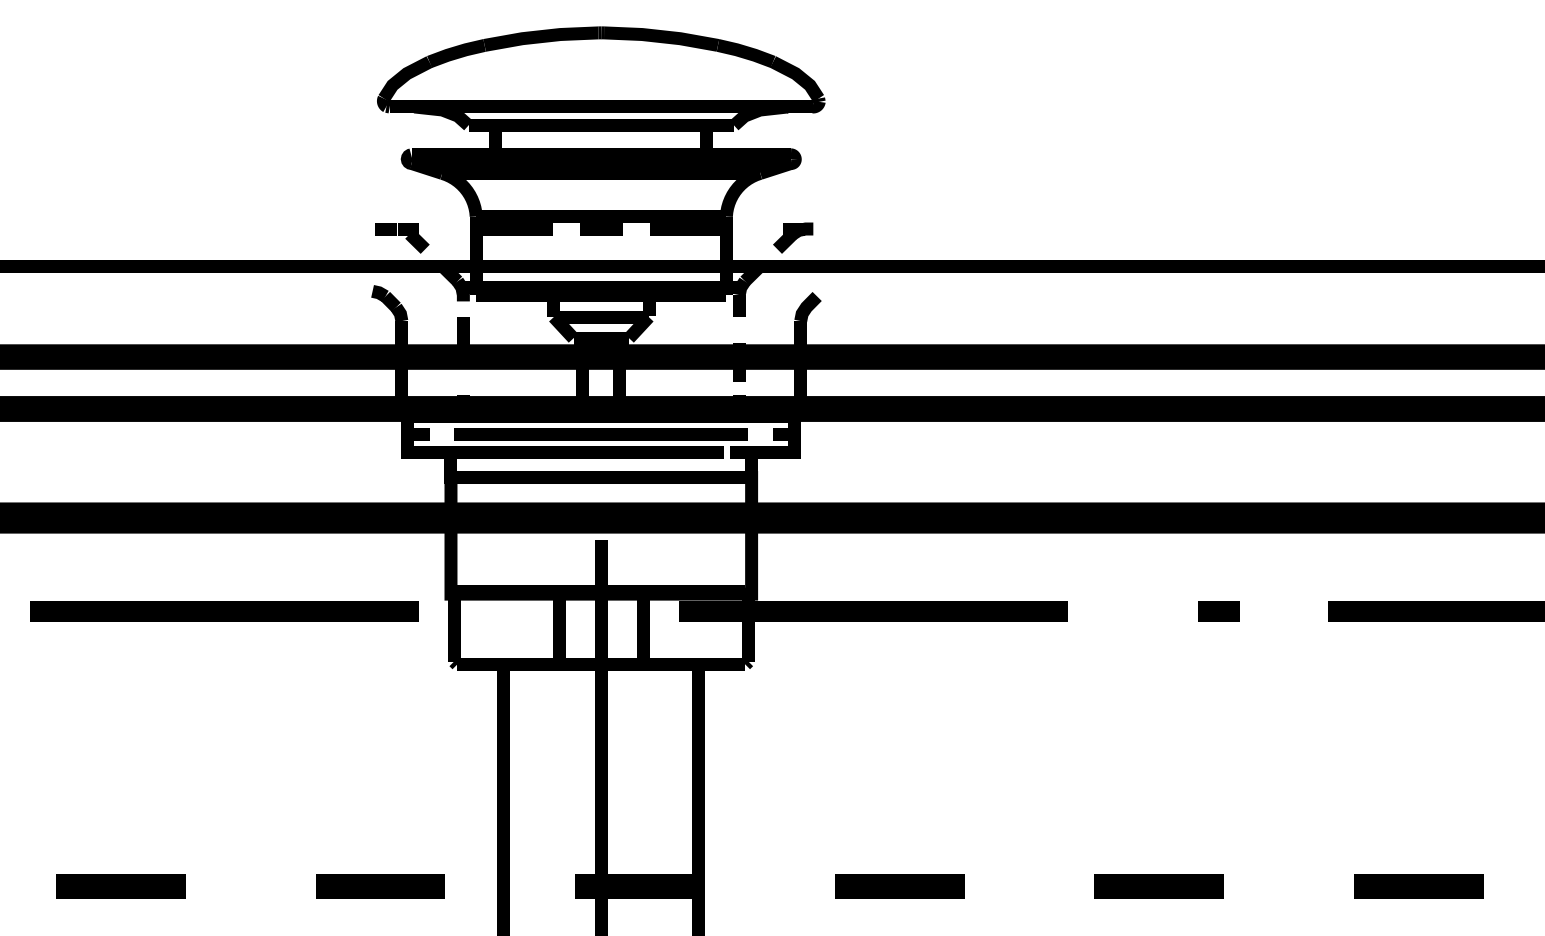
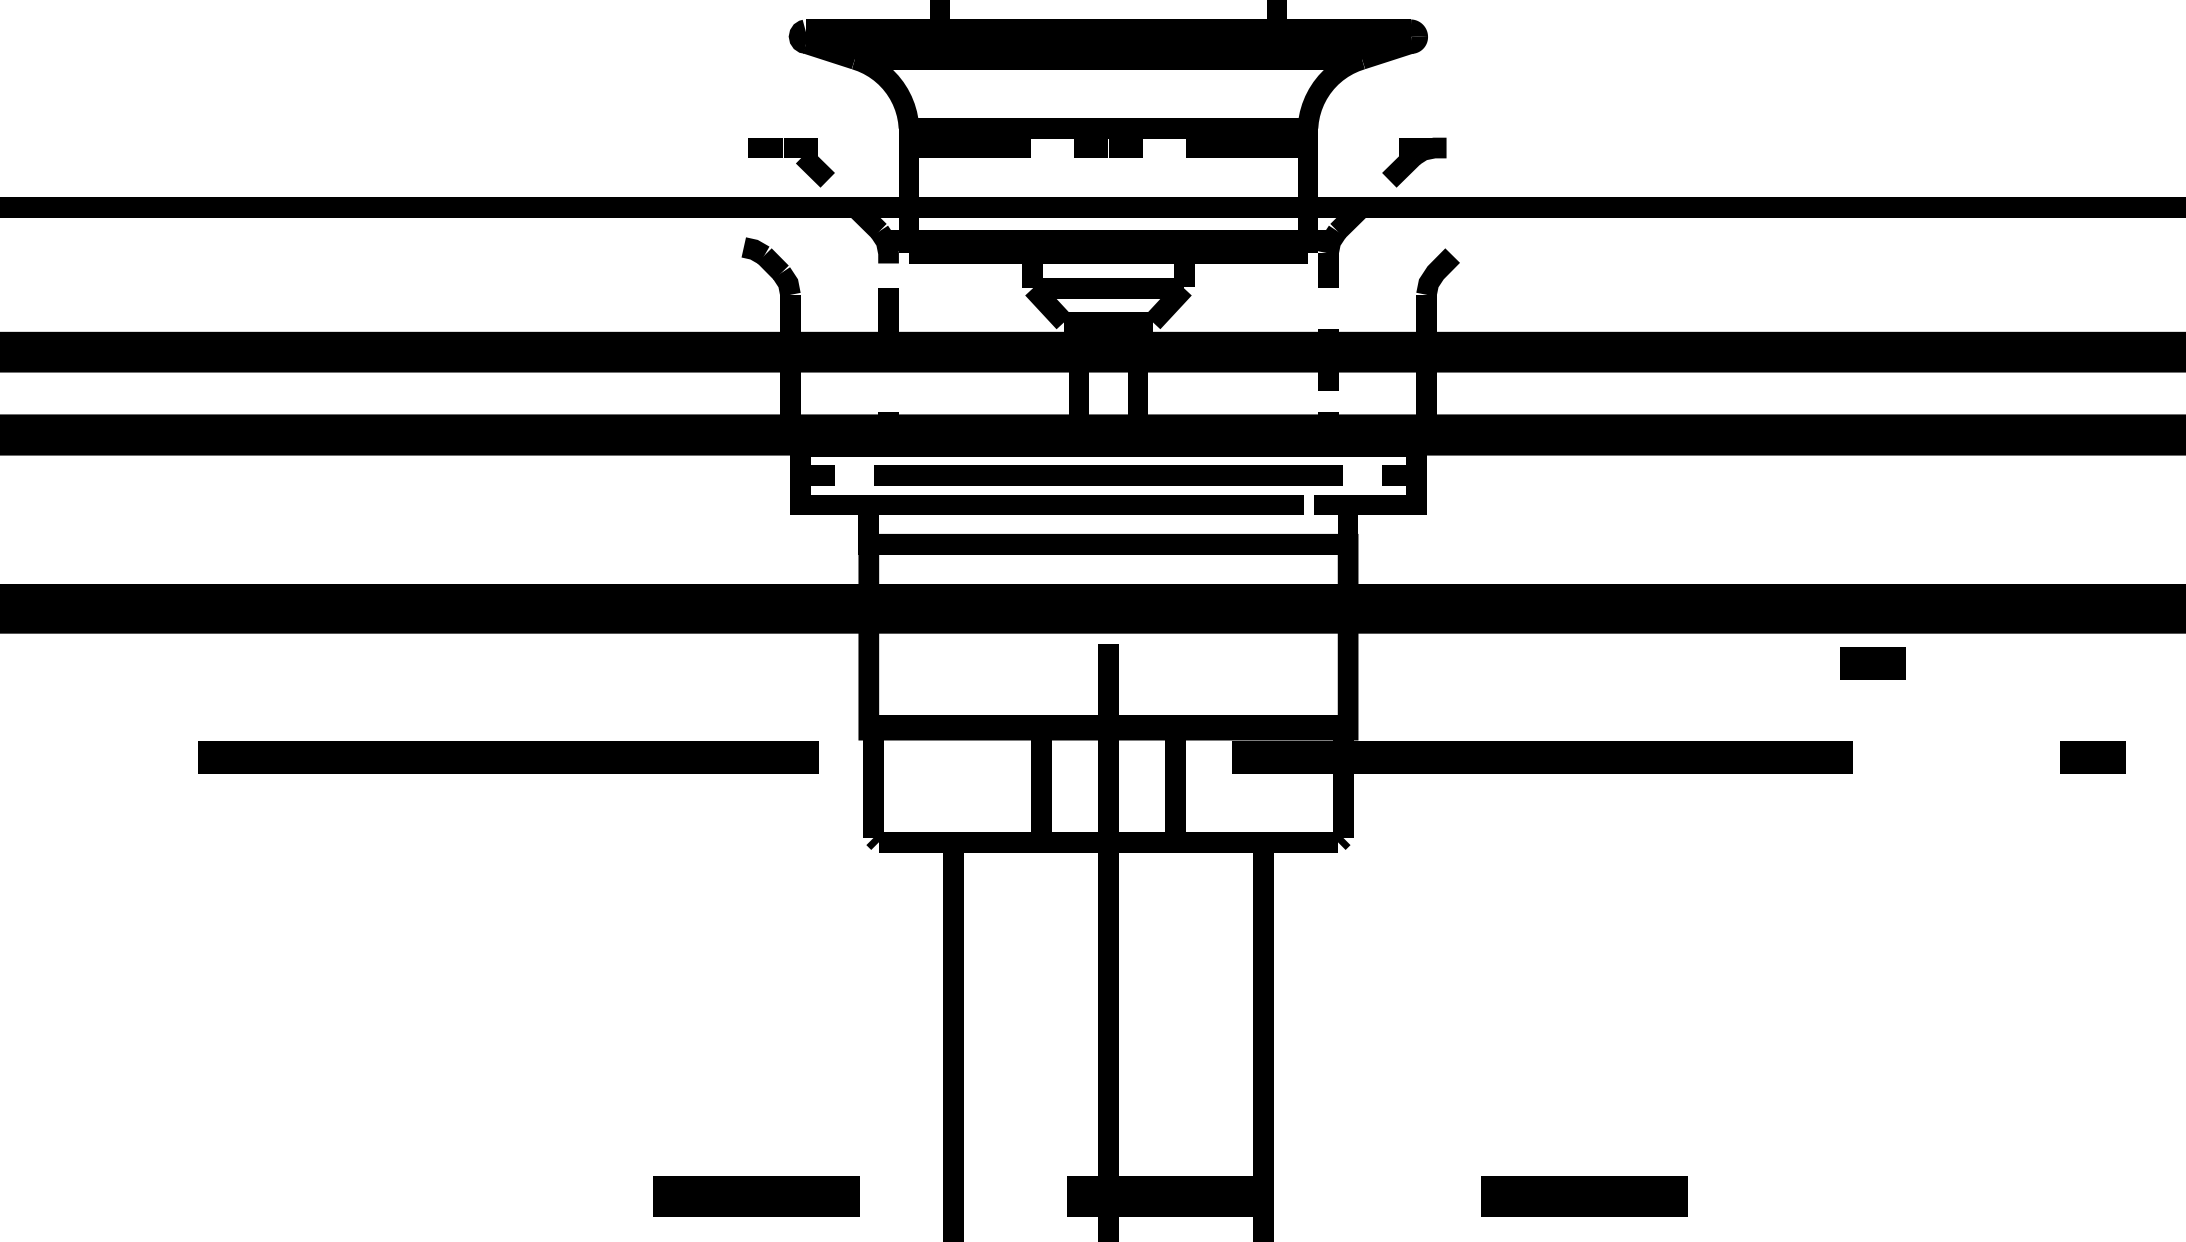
line: (1080, 552) -> (1872, 663), added
line: (120, 886) -> (341, 1196), removed
line: (1158, 886) -> (1996, 1196), removed

